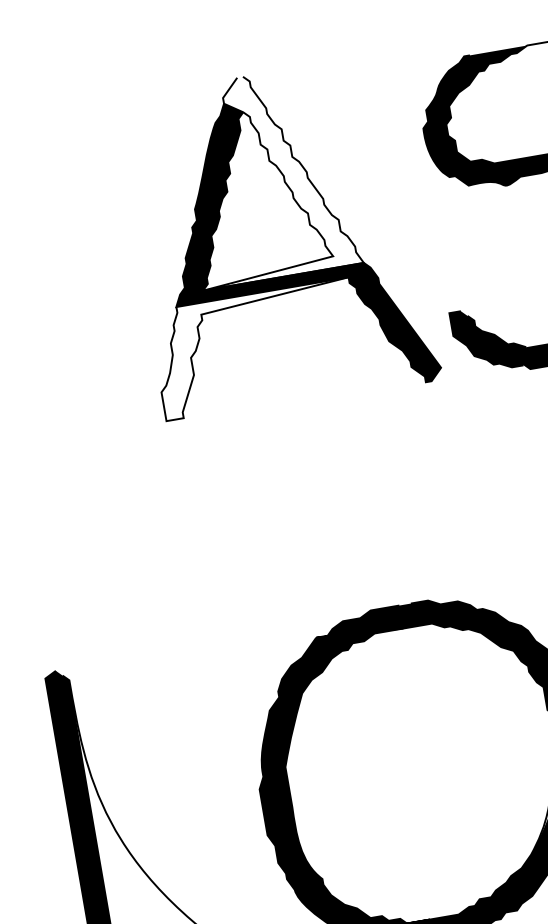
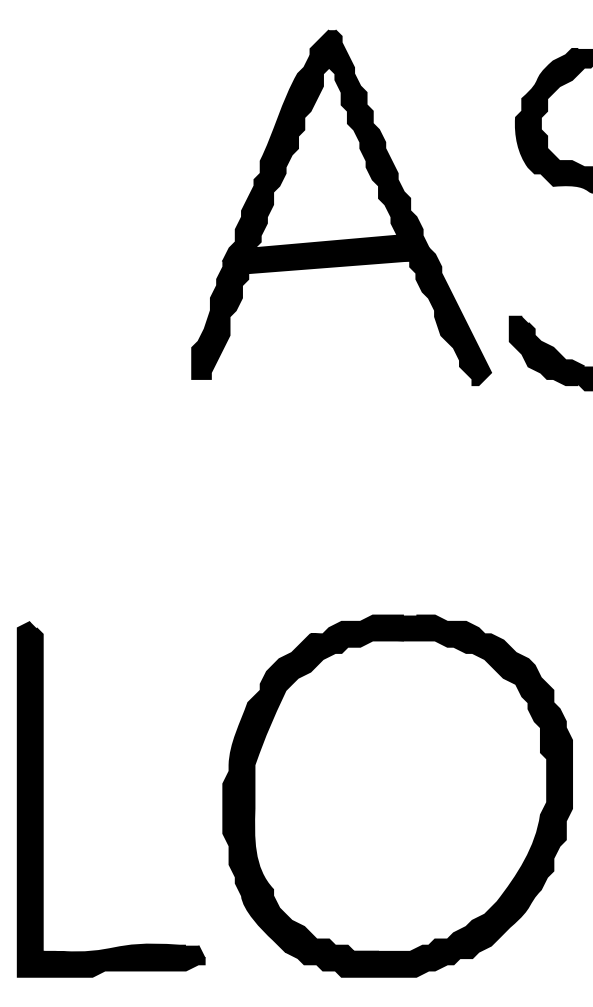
fill: (266, 176) -> (341, 139), added
fill: (257, 348) -> (301, 319), added

